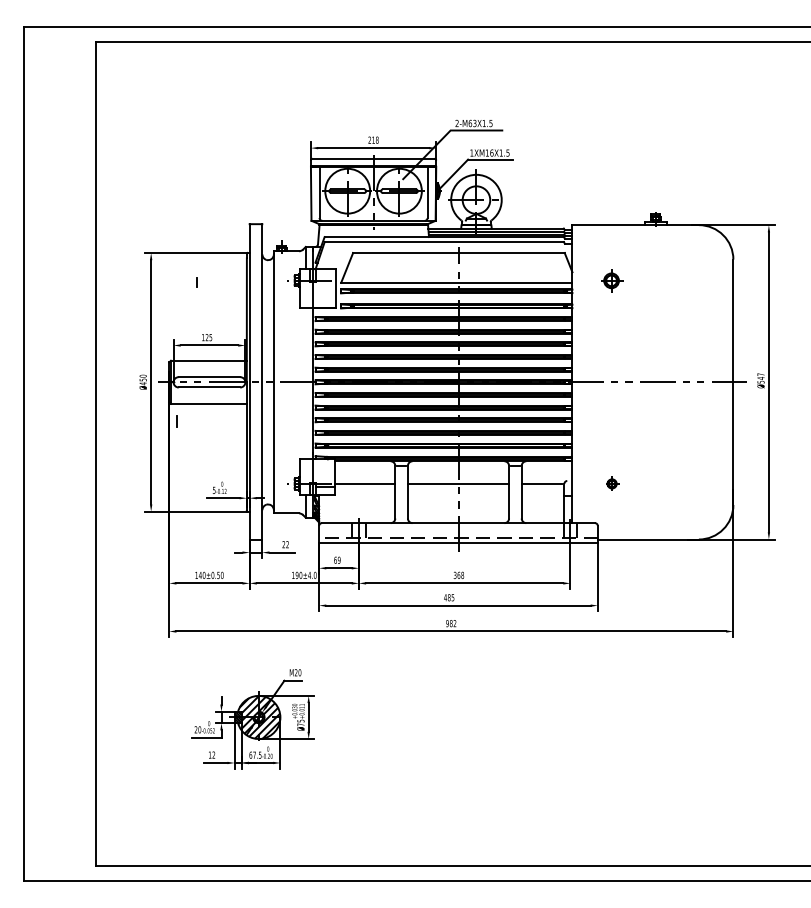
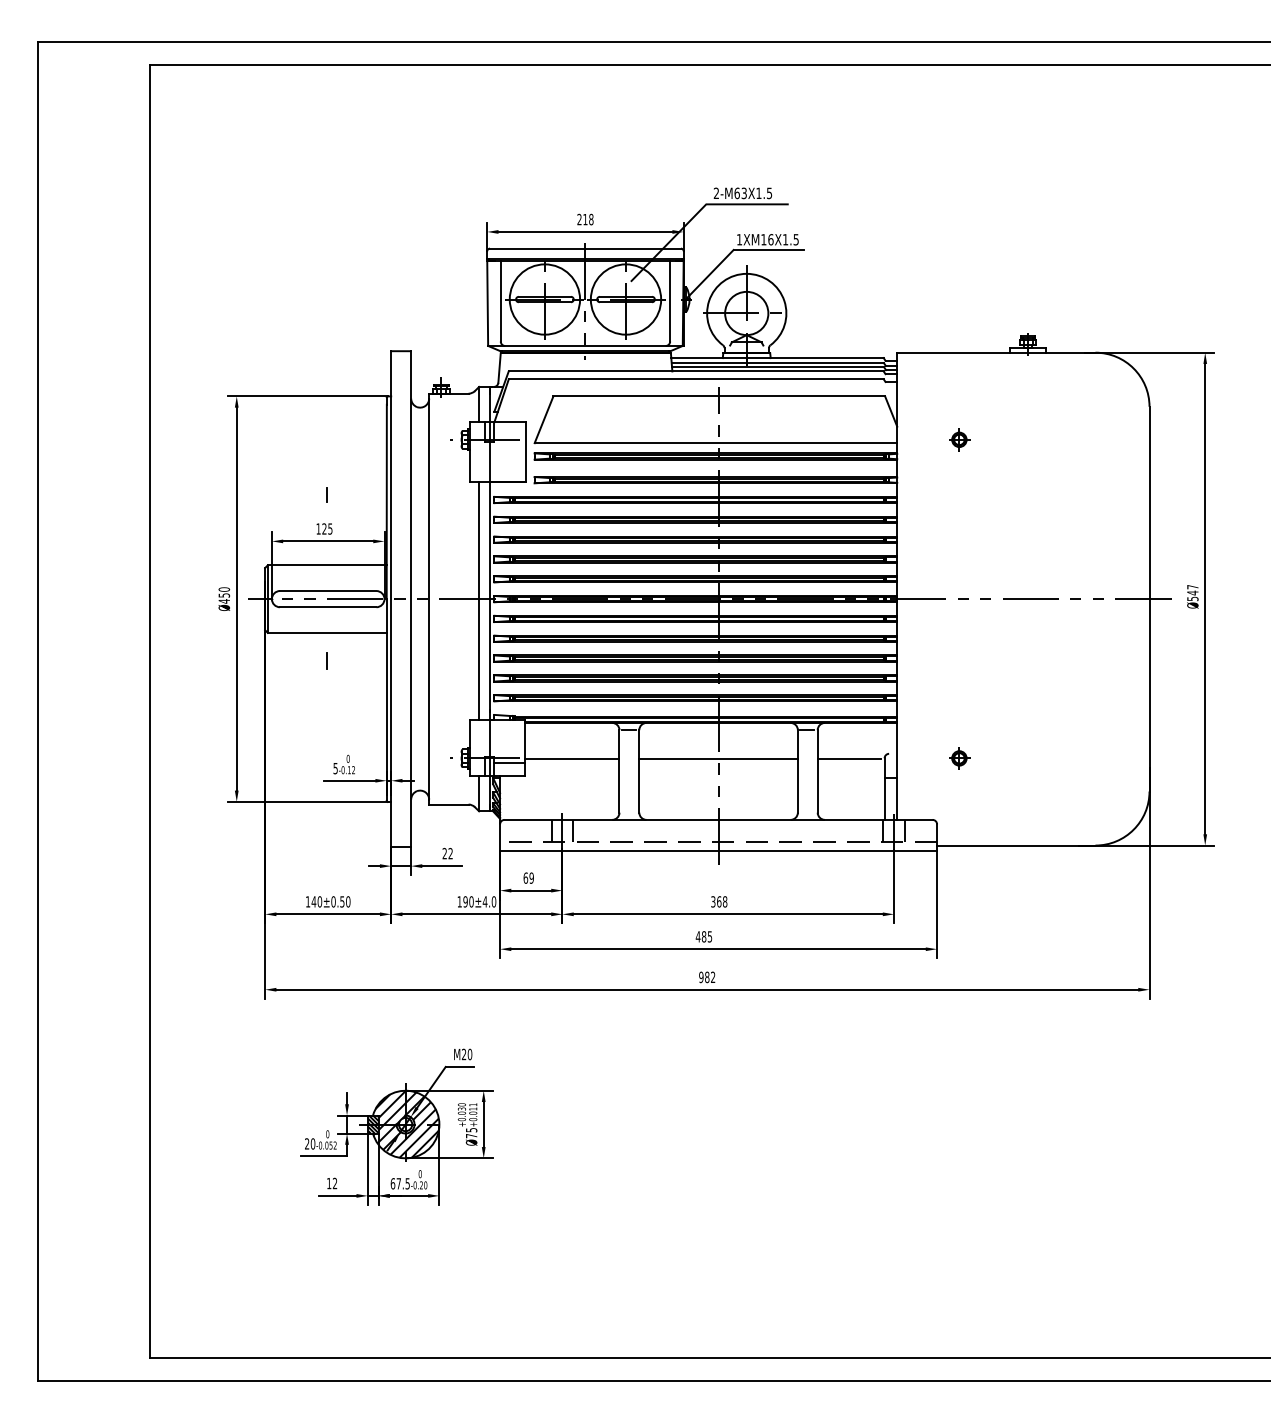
part: (612, 280) -> (960, 439), size x0.62
line: (196, 282) -> (325, 494), moved
line: (305, 383) -> (478, 600), added
line: (176, 421) -> (325, 660), moved

